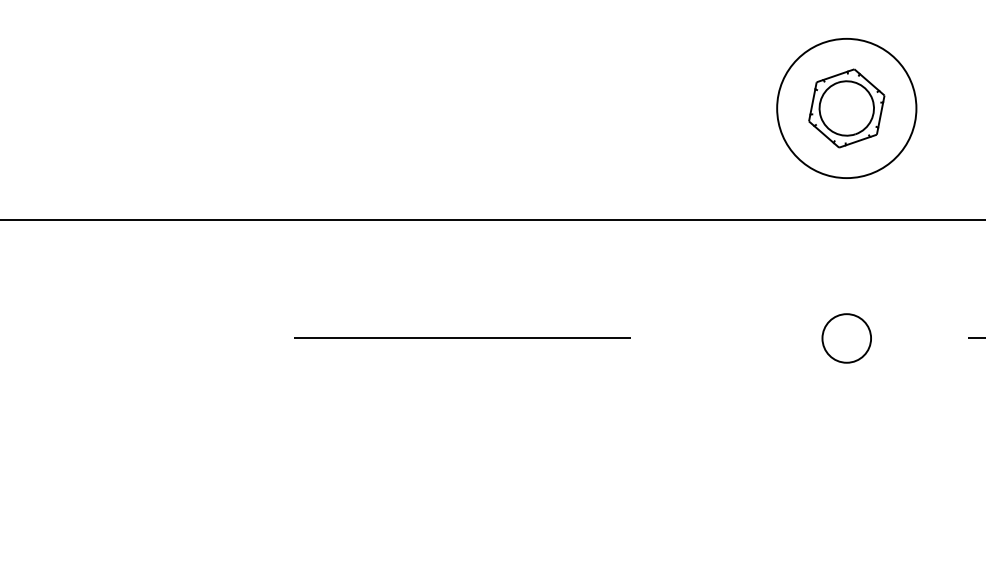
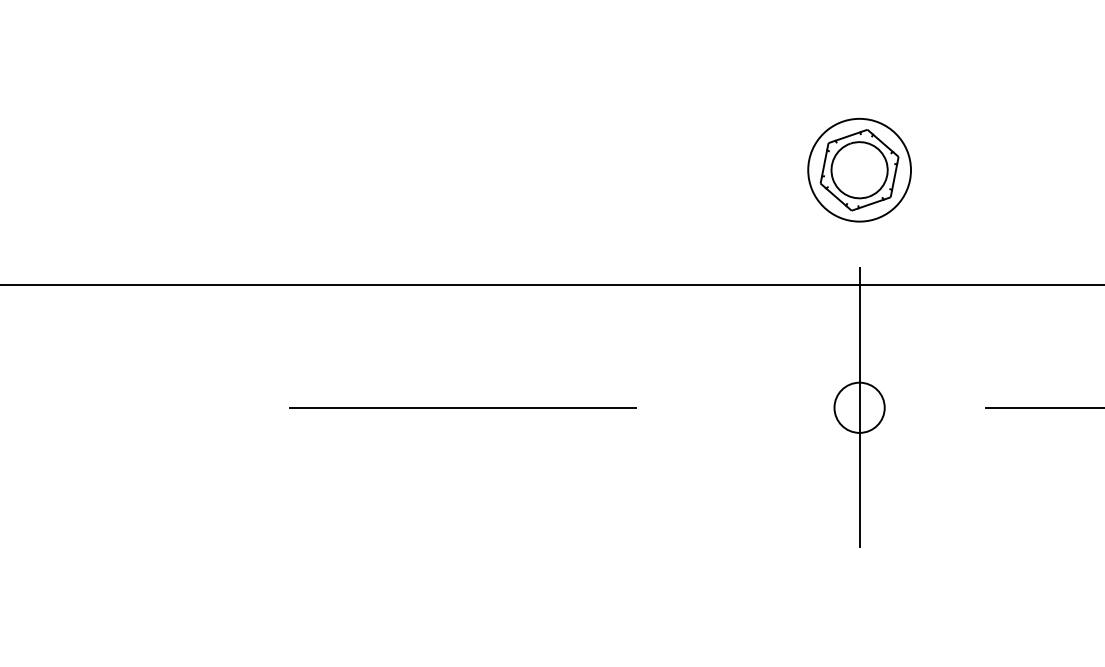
circle: (846, 107) -> (859, 169), size x0.71
line: (846, 338) -> (859, 407), added

